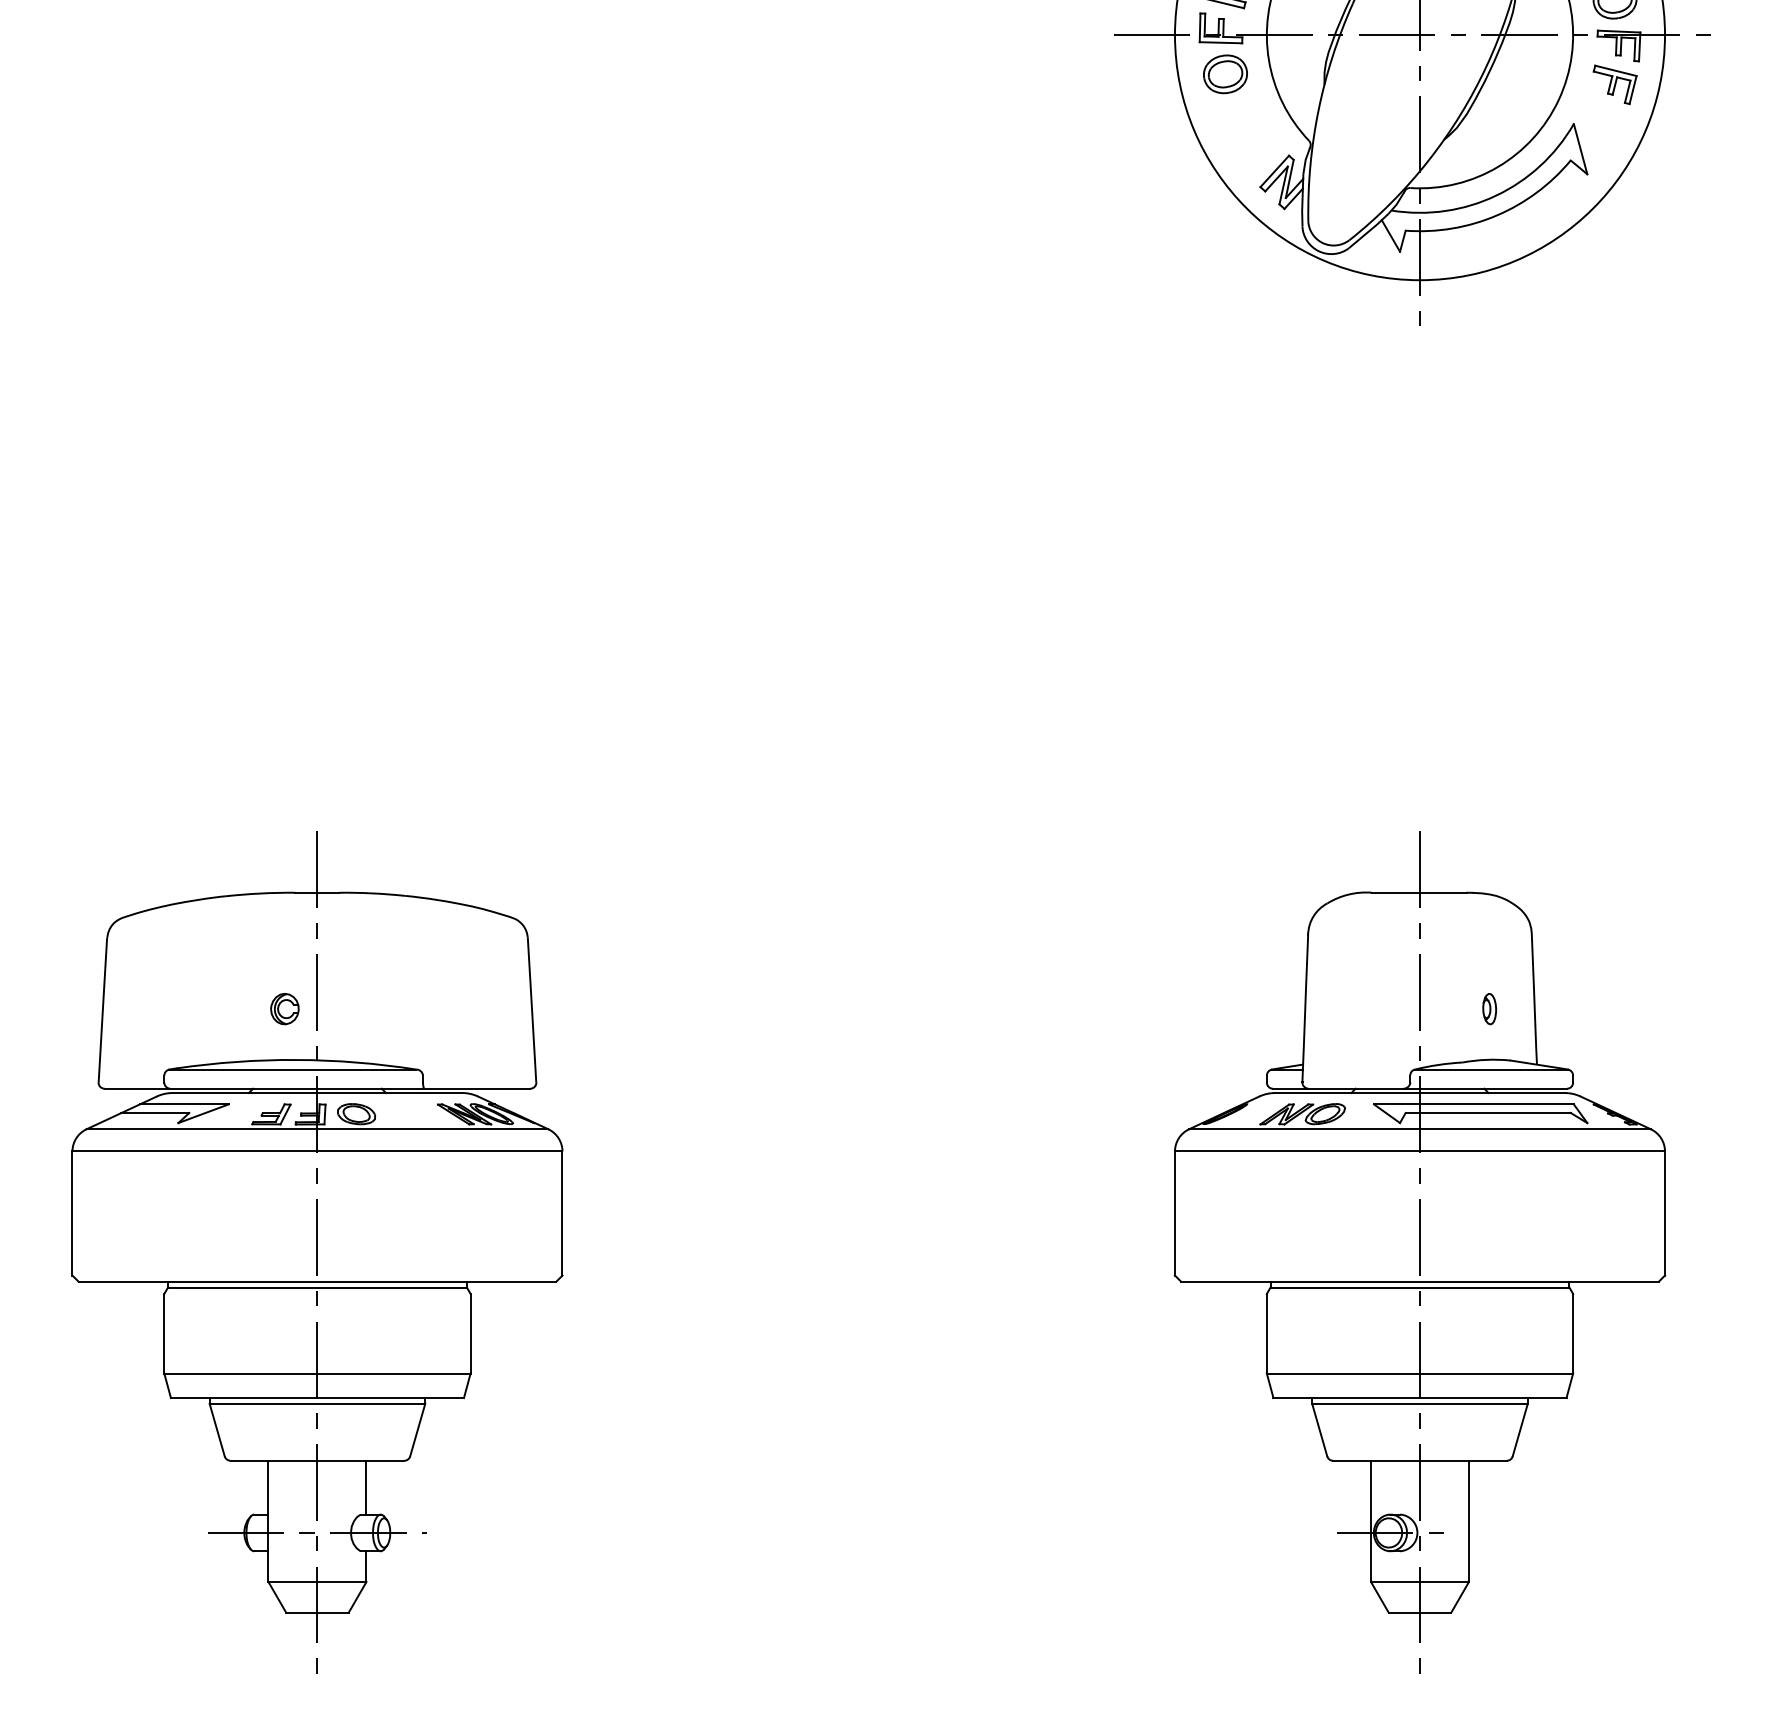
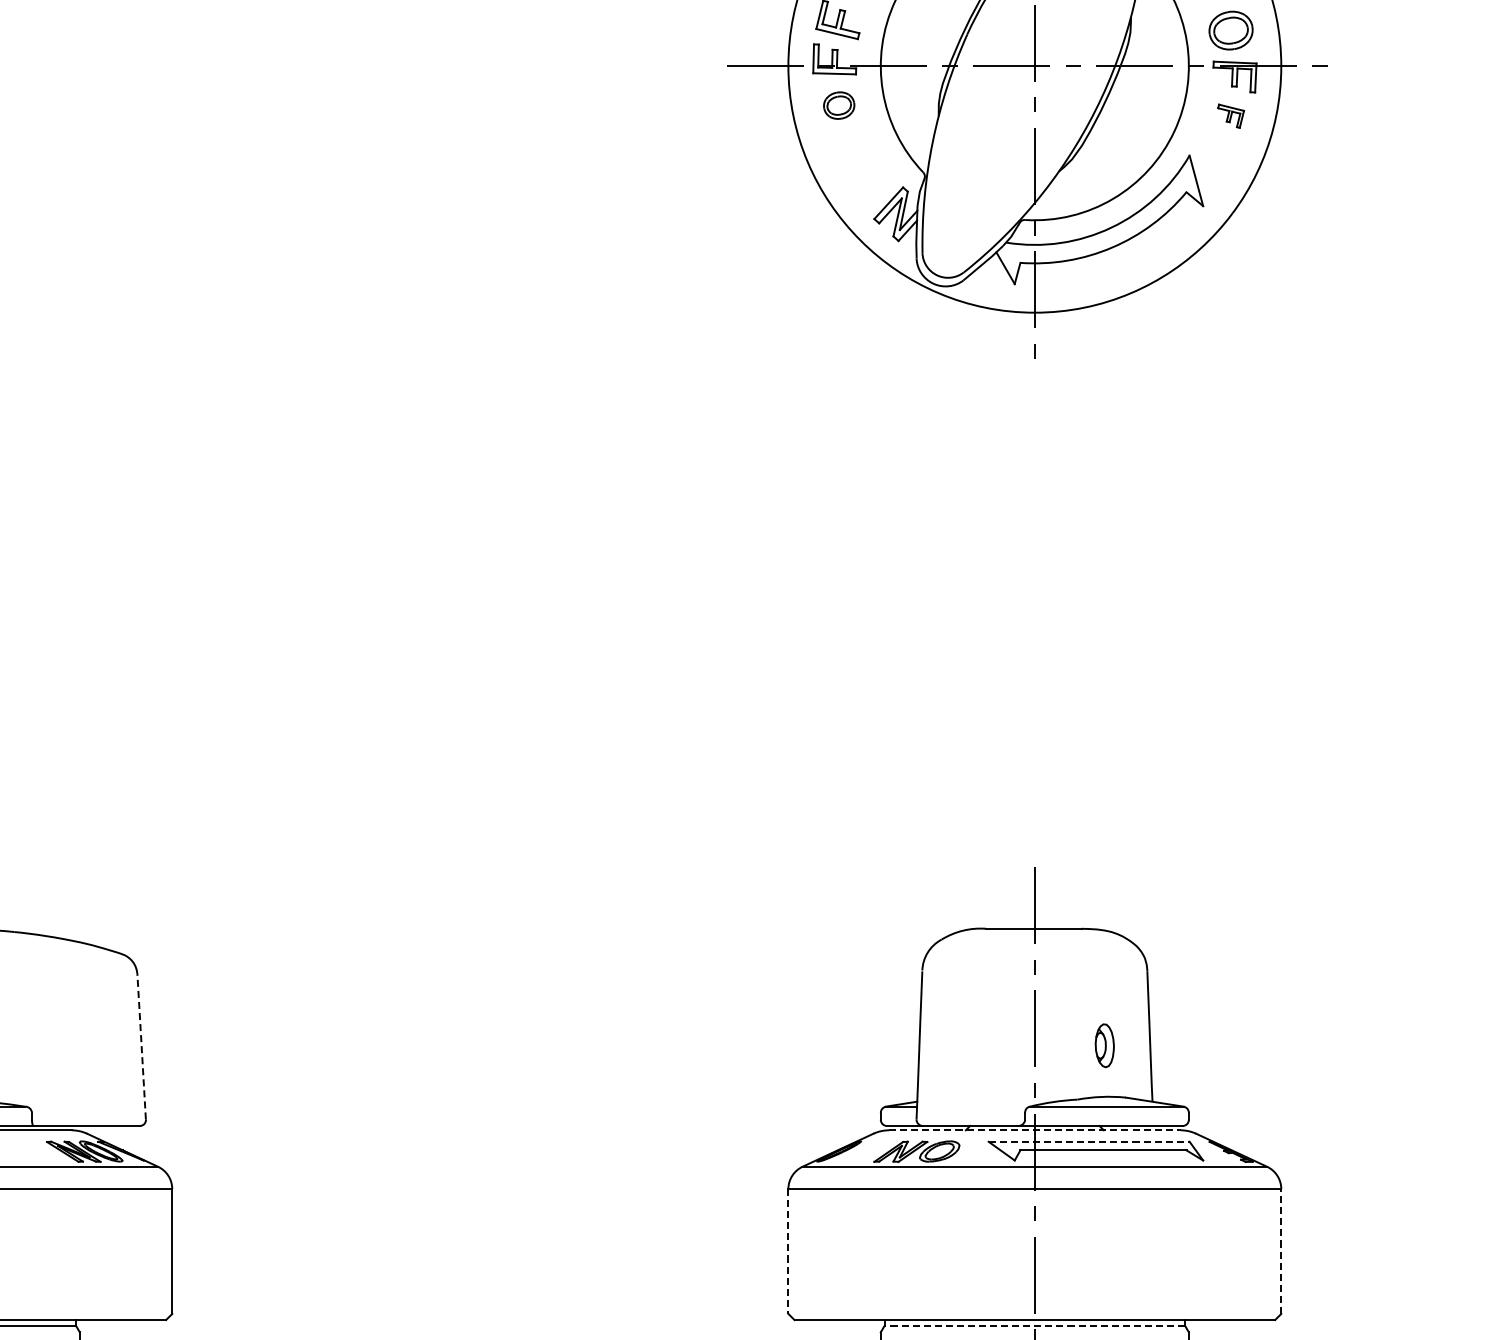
part: (1225, 74) -> (839, 105), size x0.7
part: (1614, 84) -> (1230, 115), size x0.6
line: (531, 1008) -> (141, 1045), solid -> dashed
part: (1489, 1009) -> (1104, 1046), size x1.4
line: (1420, 1093) -> (1035, 1130), solid -> dashed
line: (1473, 1104) -> (1088, 1141), solid -> dashed
line: (1665, 1213) -> (1281, 1251), solid -> dashed
line: (1174, 1214) -> (787, 1252), solid -> dashed
line: (1419, 1287) -> (1034, 1325), solid -> dashed

